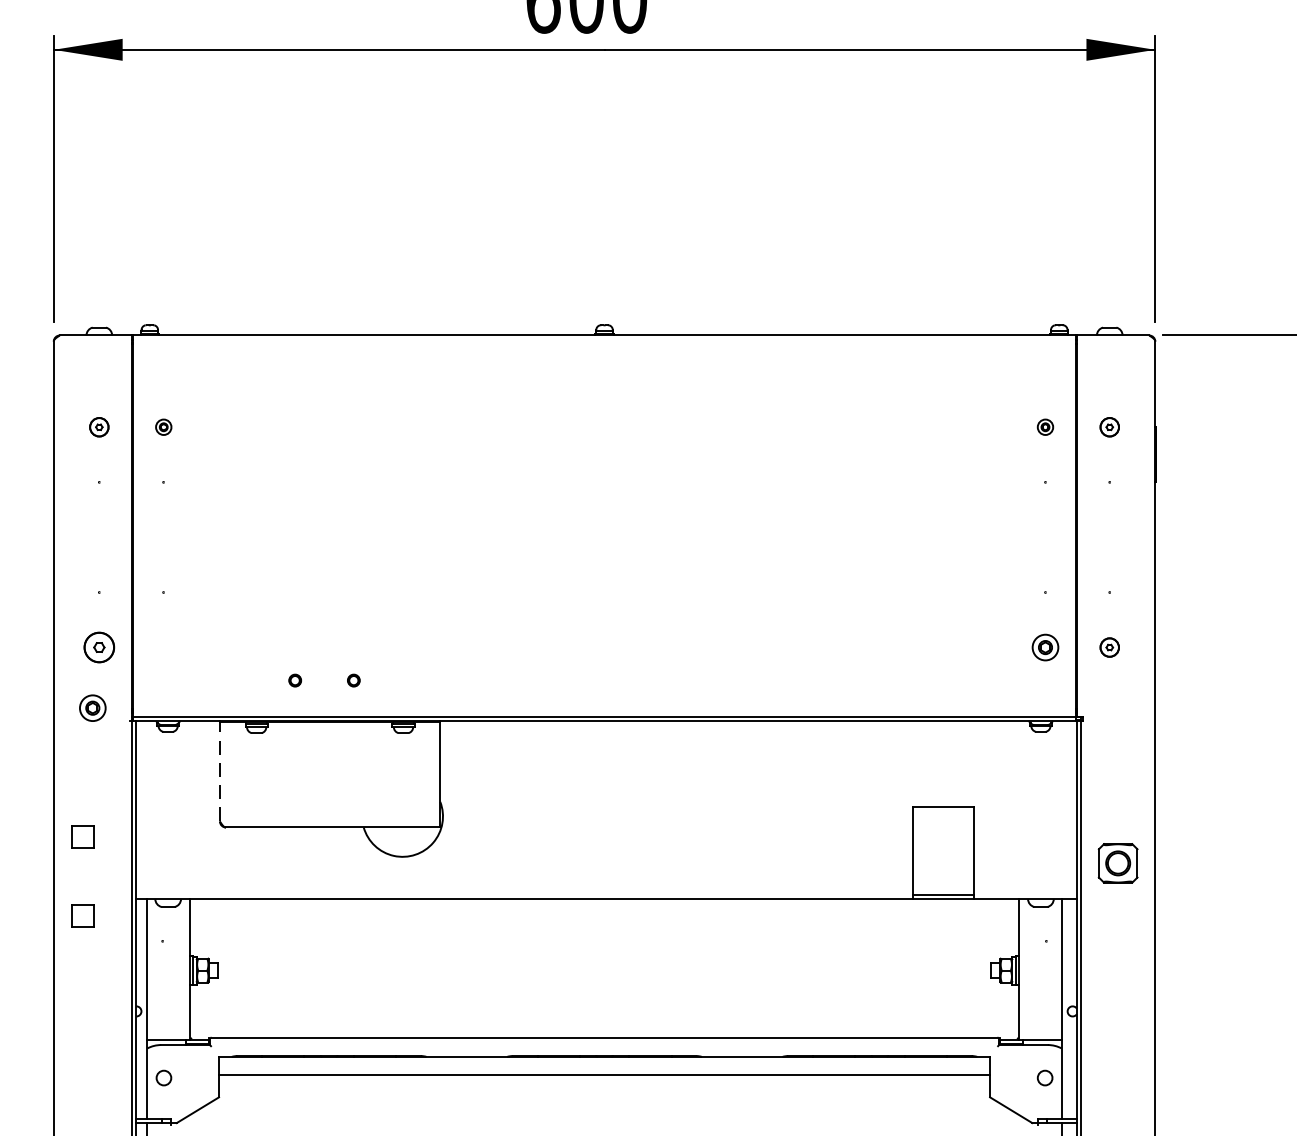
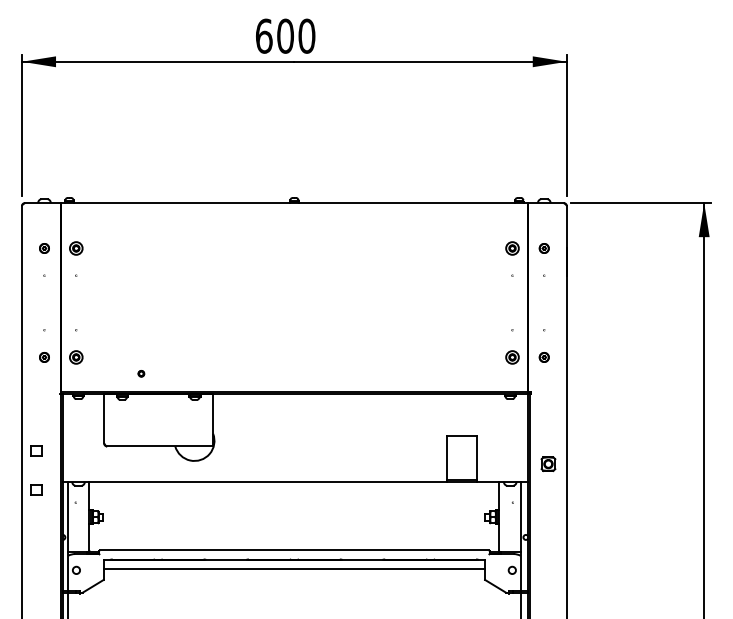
part: (164, 427) -> (76, 248), size x1.67
part: (1045, 427) -> (512, 248), size x1.67
part: (99, 647) -> (44, 357), size x0.62
part: (354, 680) -> (170, 373), removed
part: (93, 708) -> (76, 357), moved
line: (220, 770) -> (104, 418), dashed -> solid
part: (1118, 861) -> (548, 463), size x0.71

